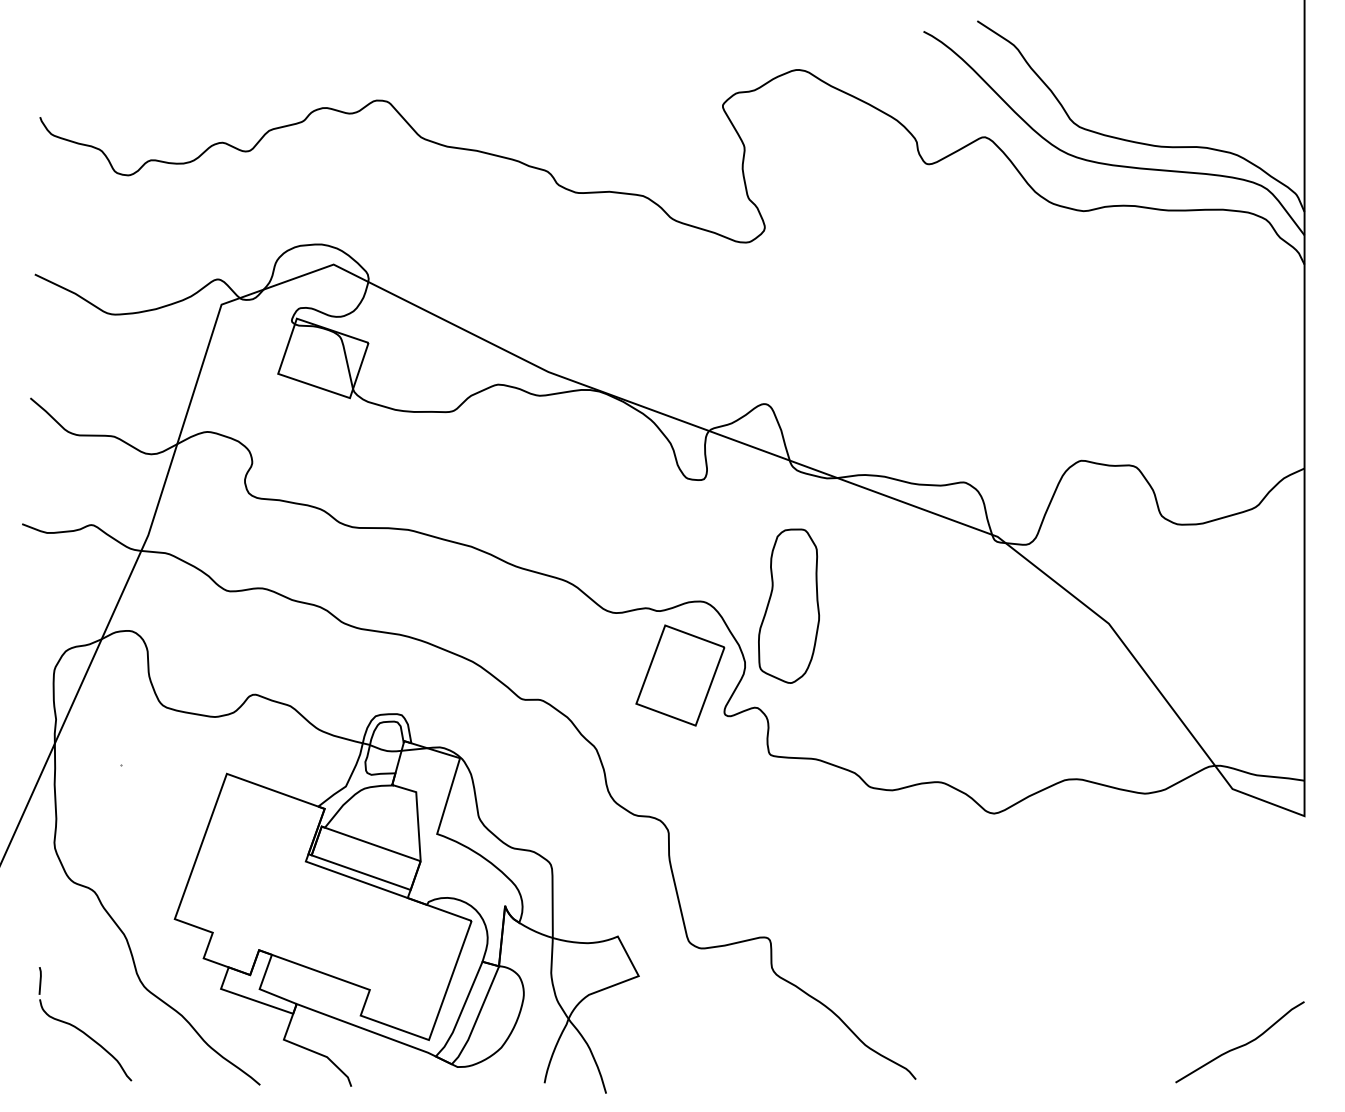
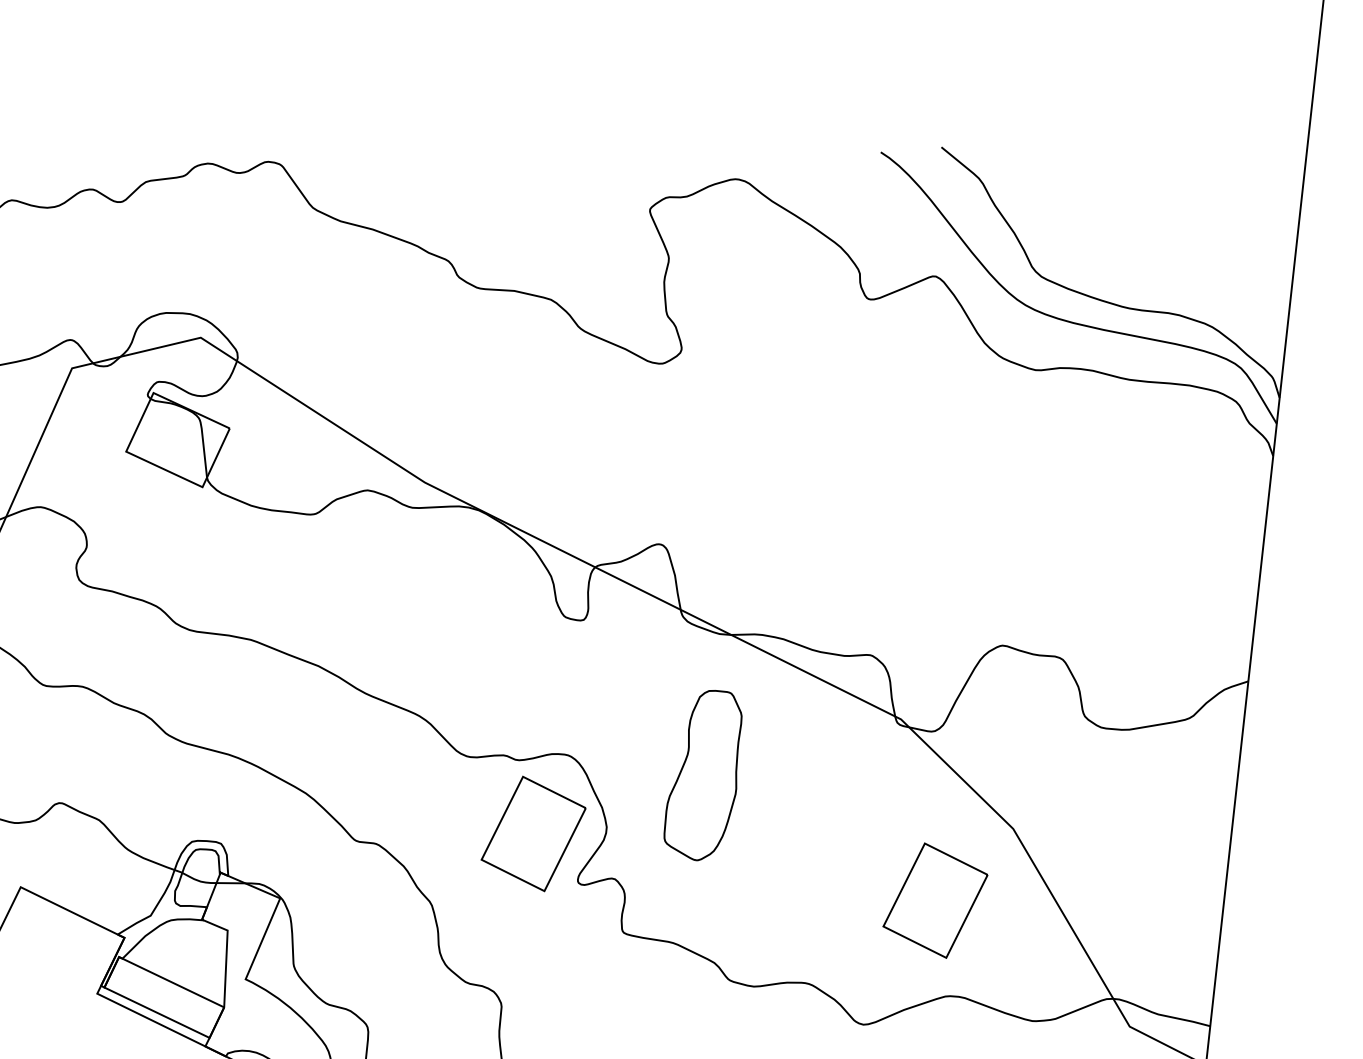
part: (789, 605) -> (704, 774), moved
part: (1046, 695) -> (935, 900), added

